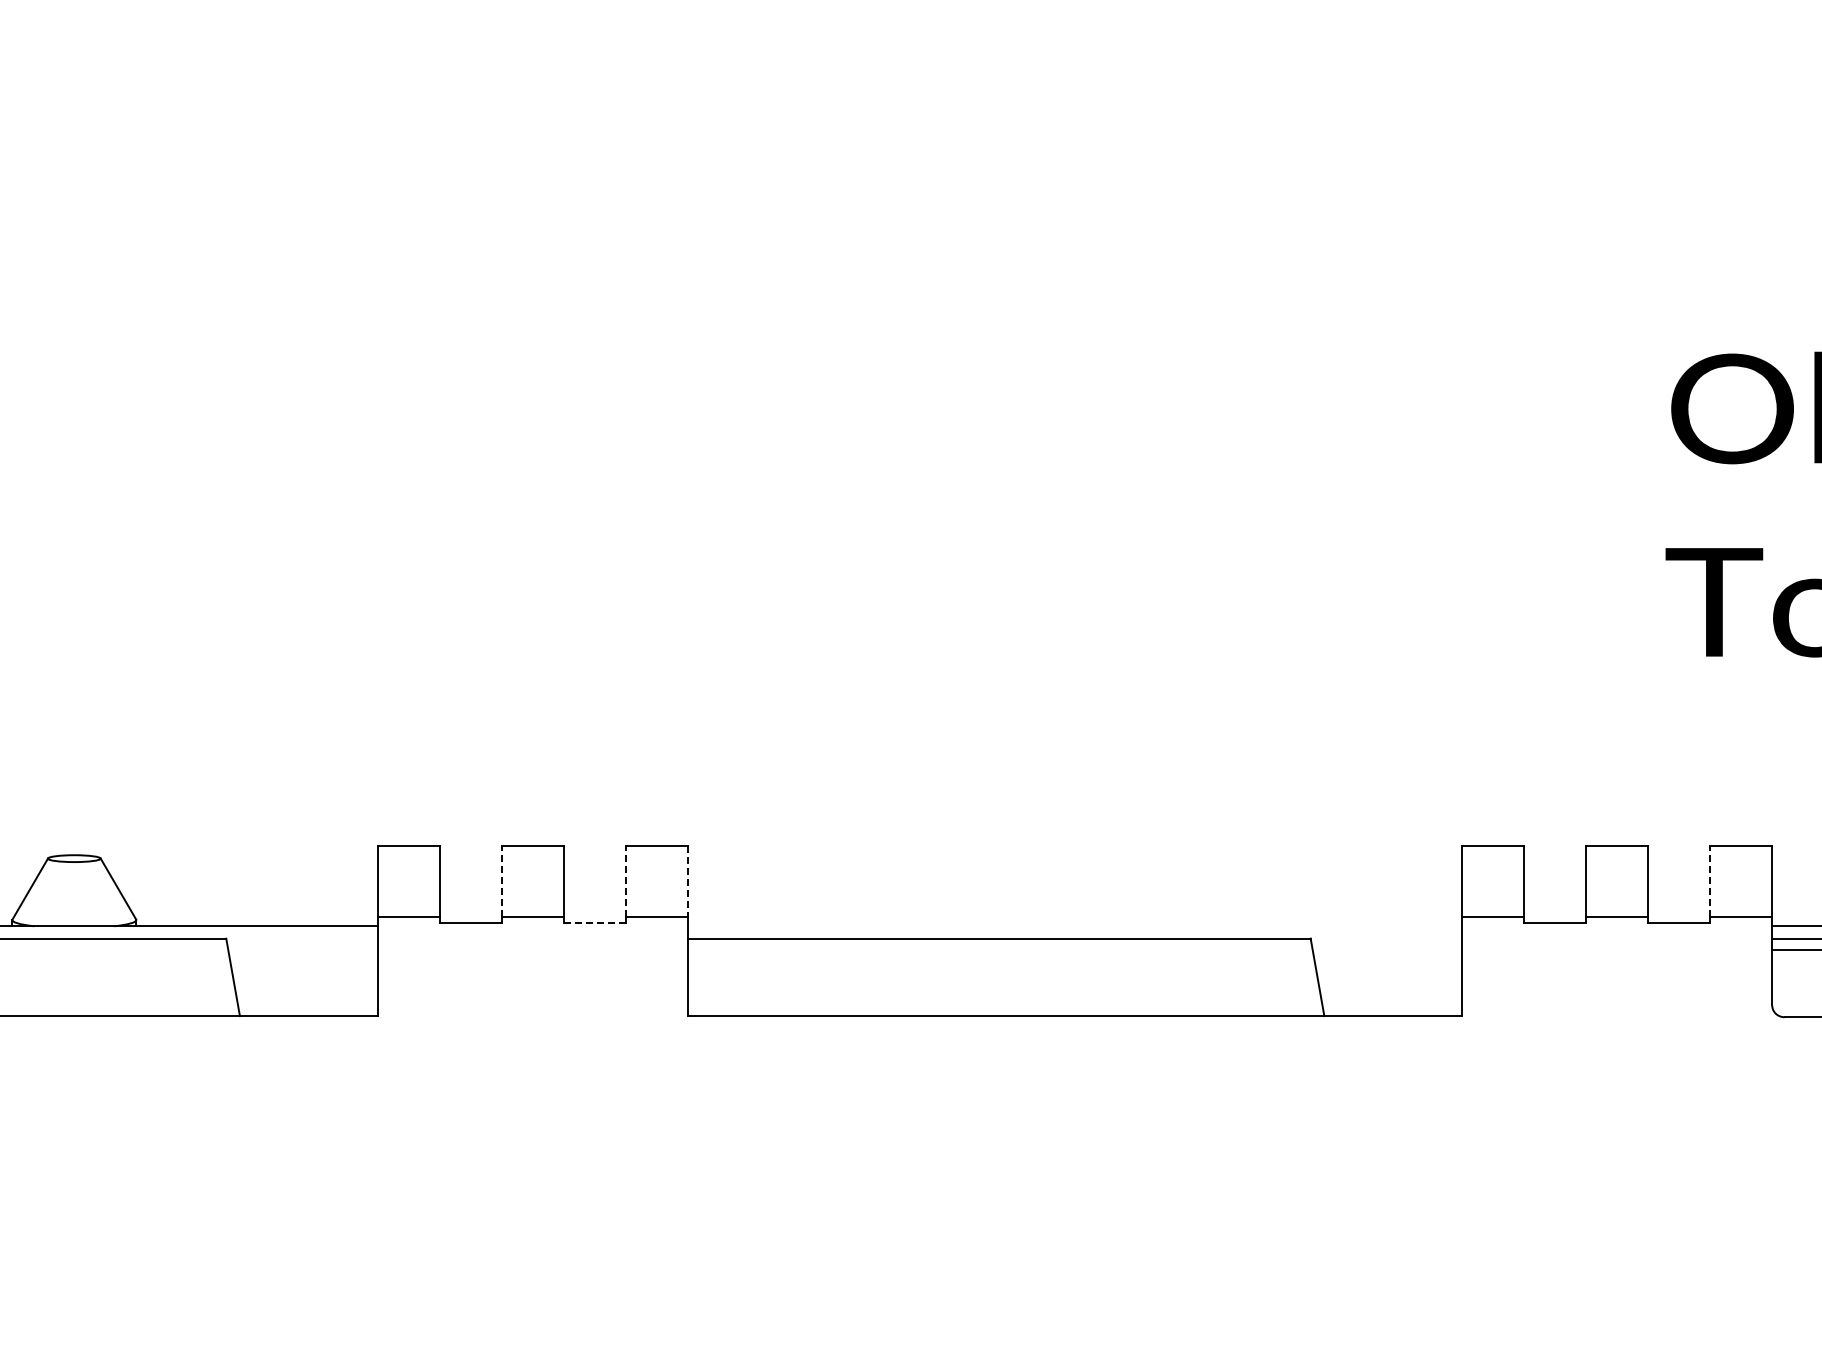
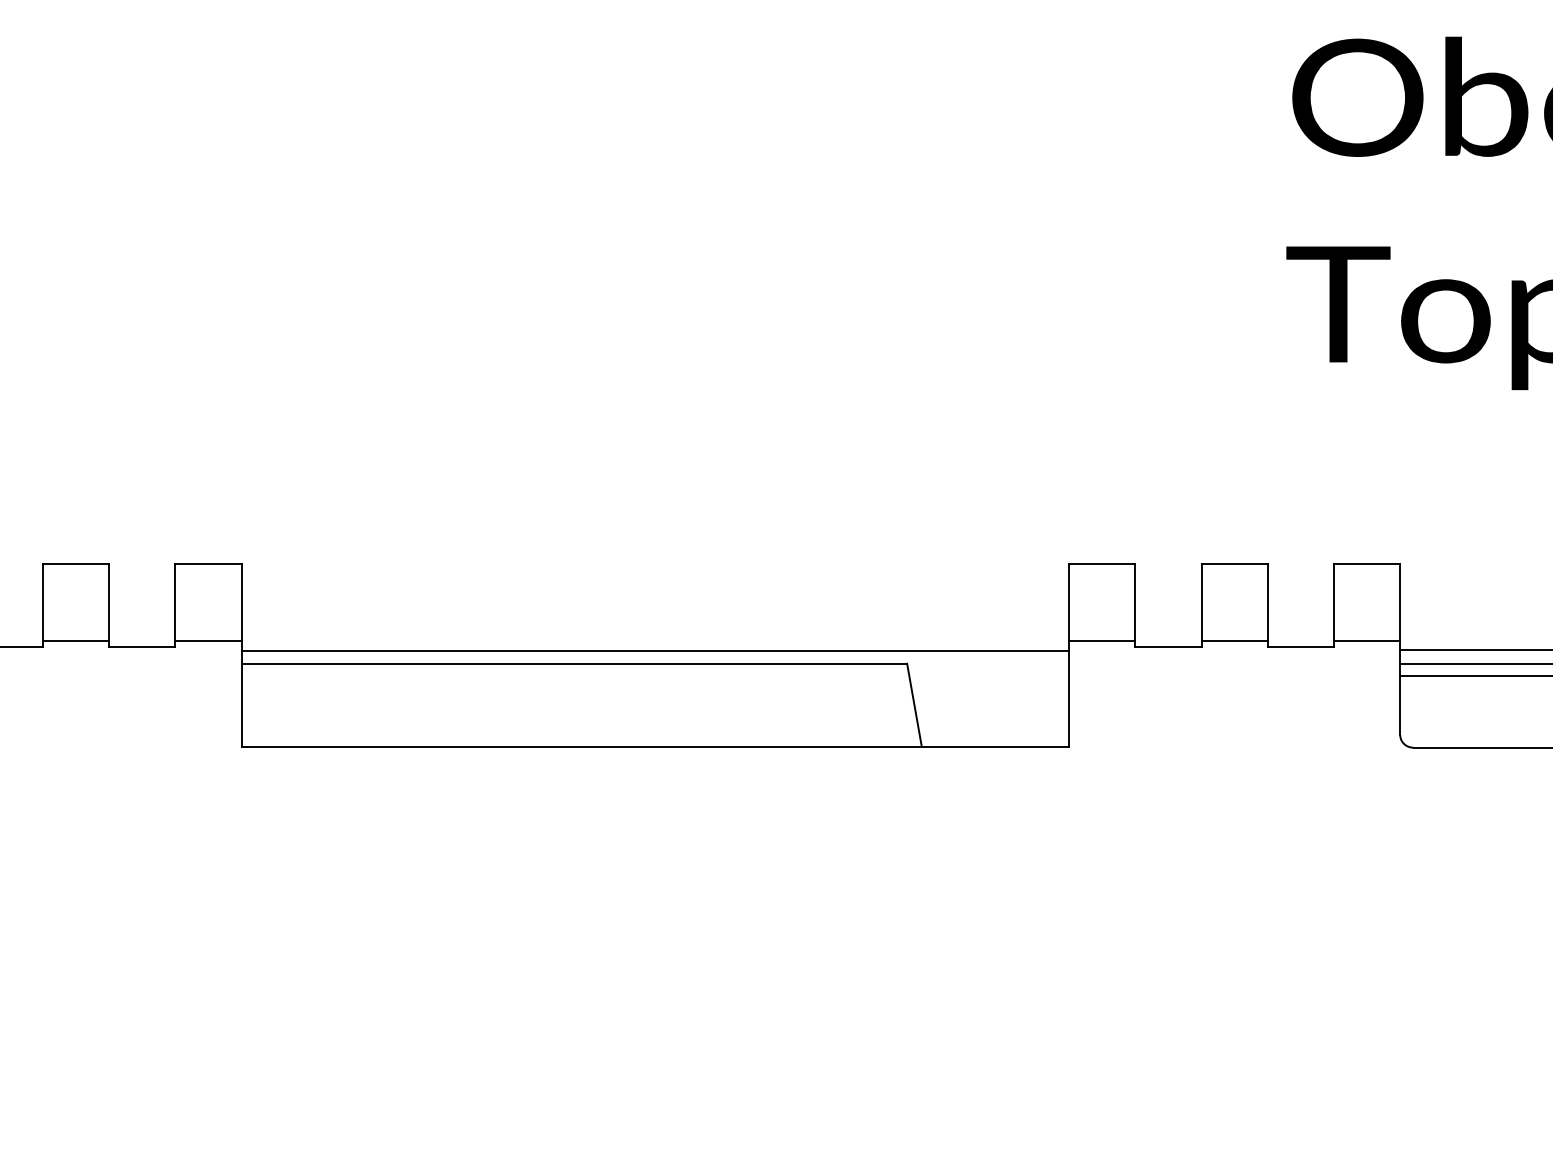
line: (501, 881) -> (42, 602), dashed -> solid
line: (625, 881) -> (175, 602), dashed -> solid
line: (687, 881) -> (241, 602), dashed -> solid
line: (1710, 881) -> (1334, 602), dashed -> solid
line: (594, 923) -> (141, 647), dashed -> solid
line: (1074, 926) -> (654, 650), added

